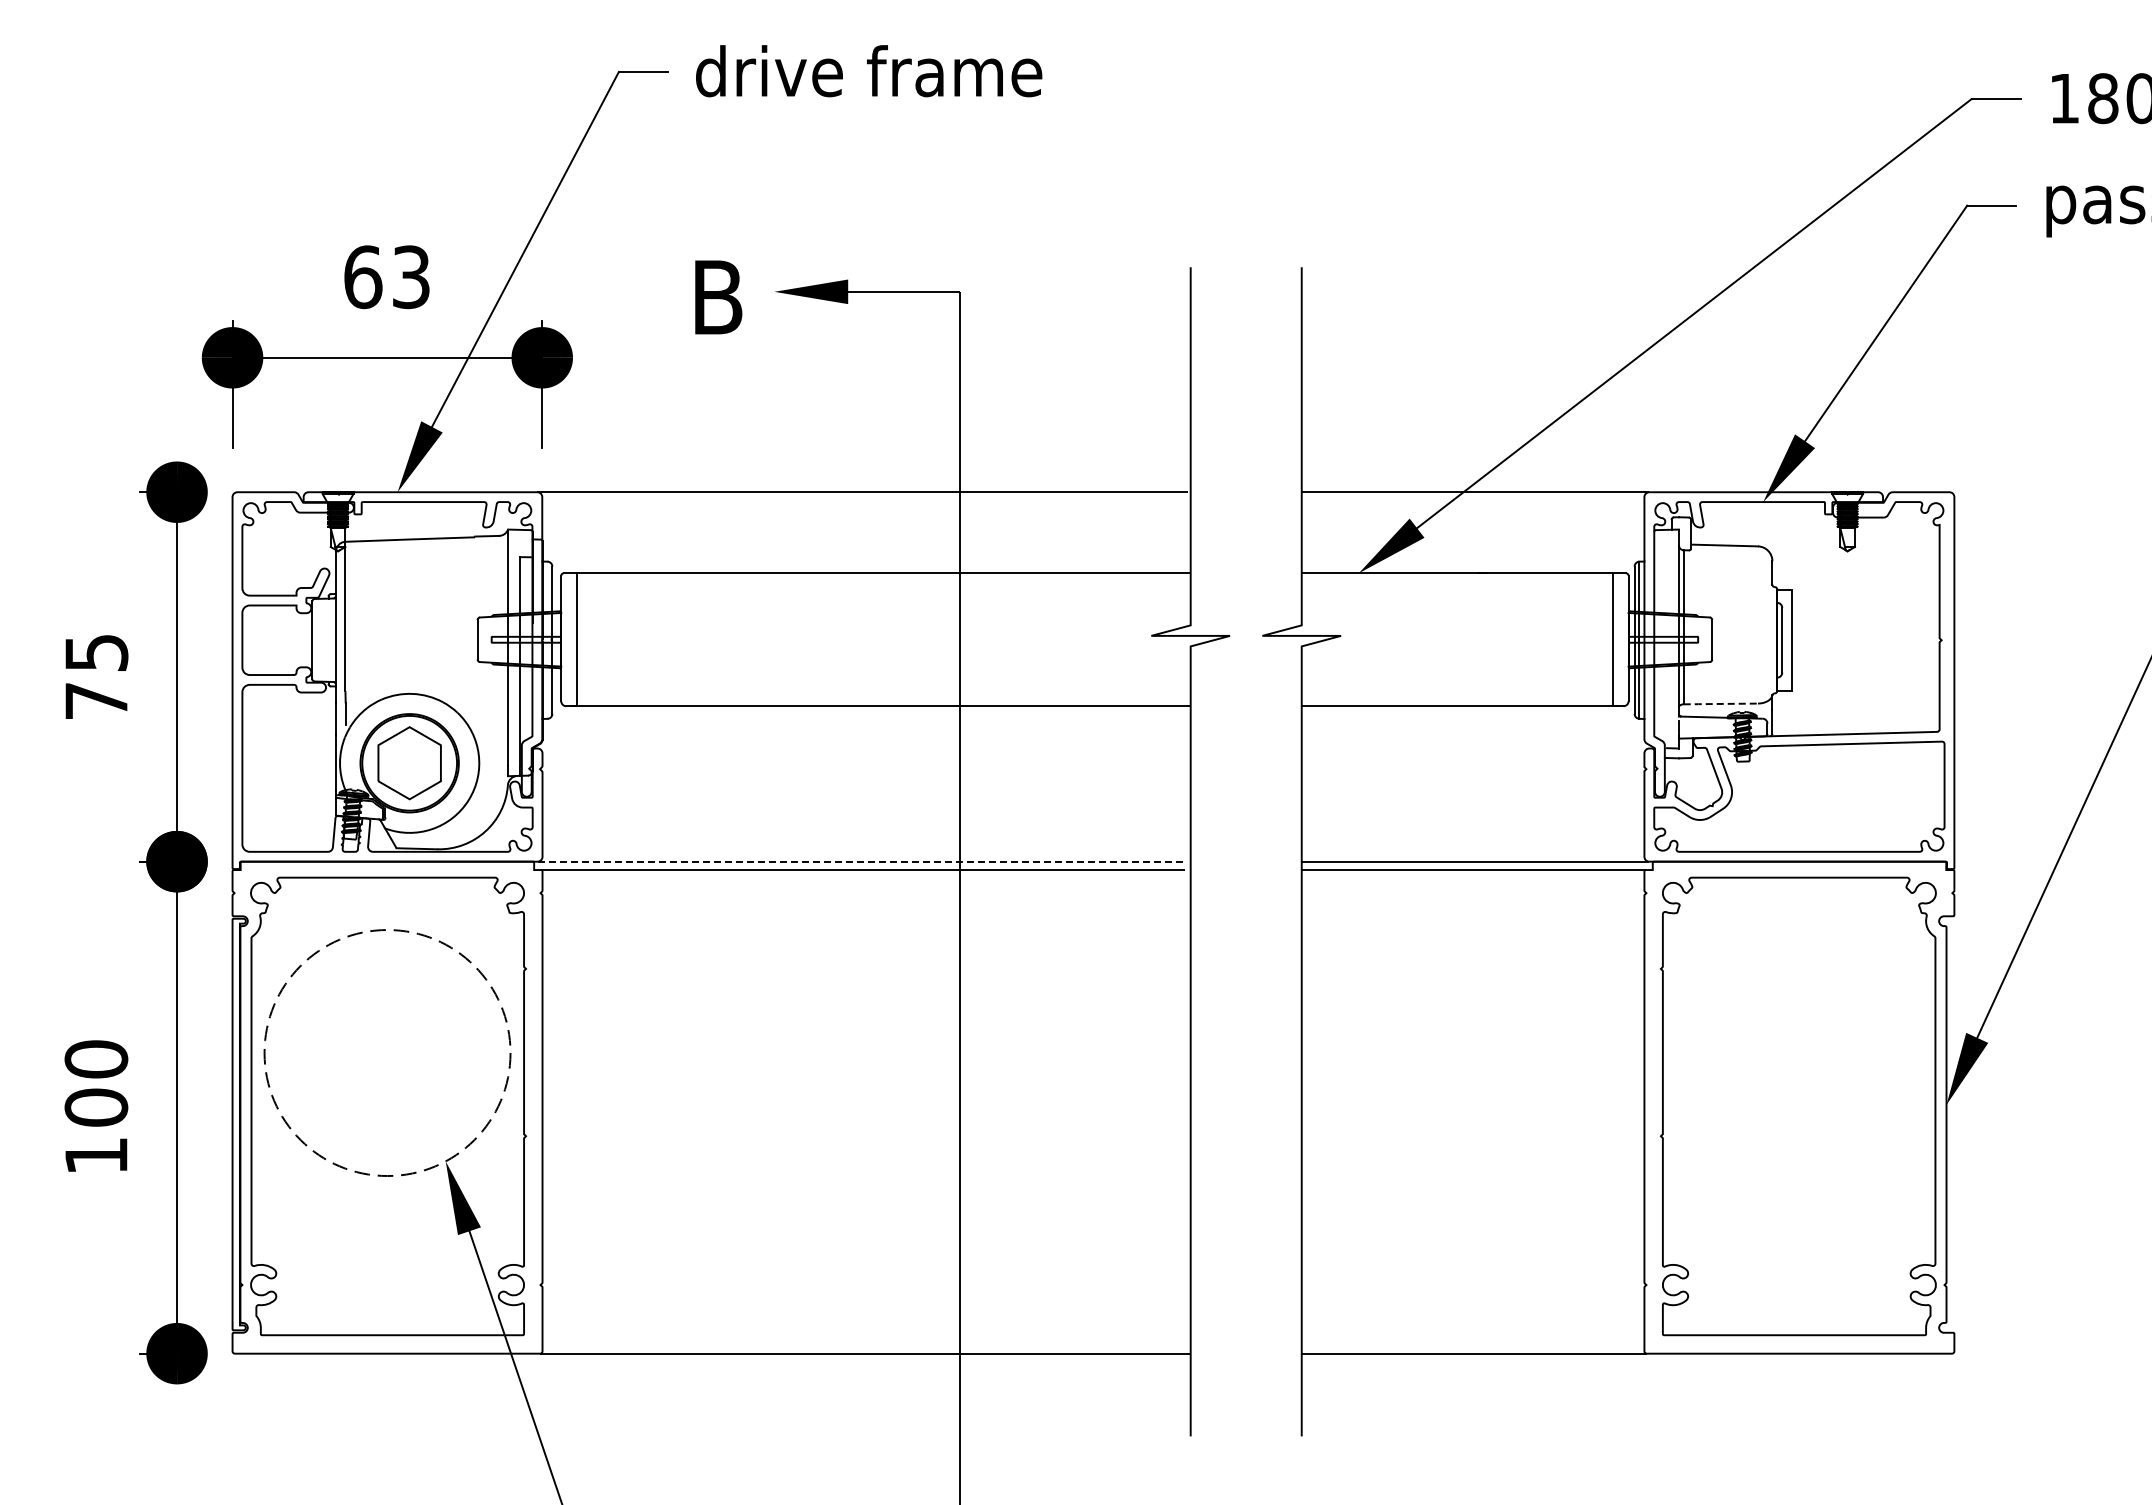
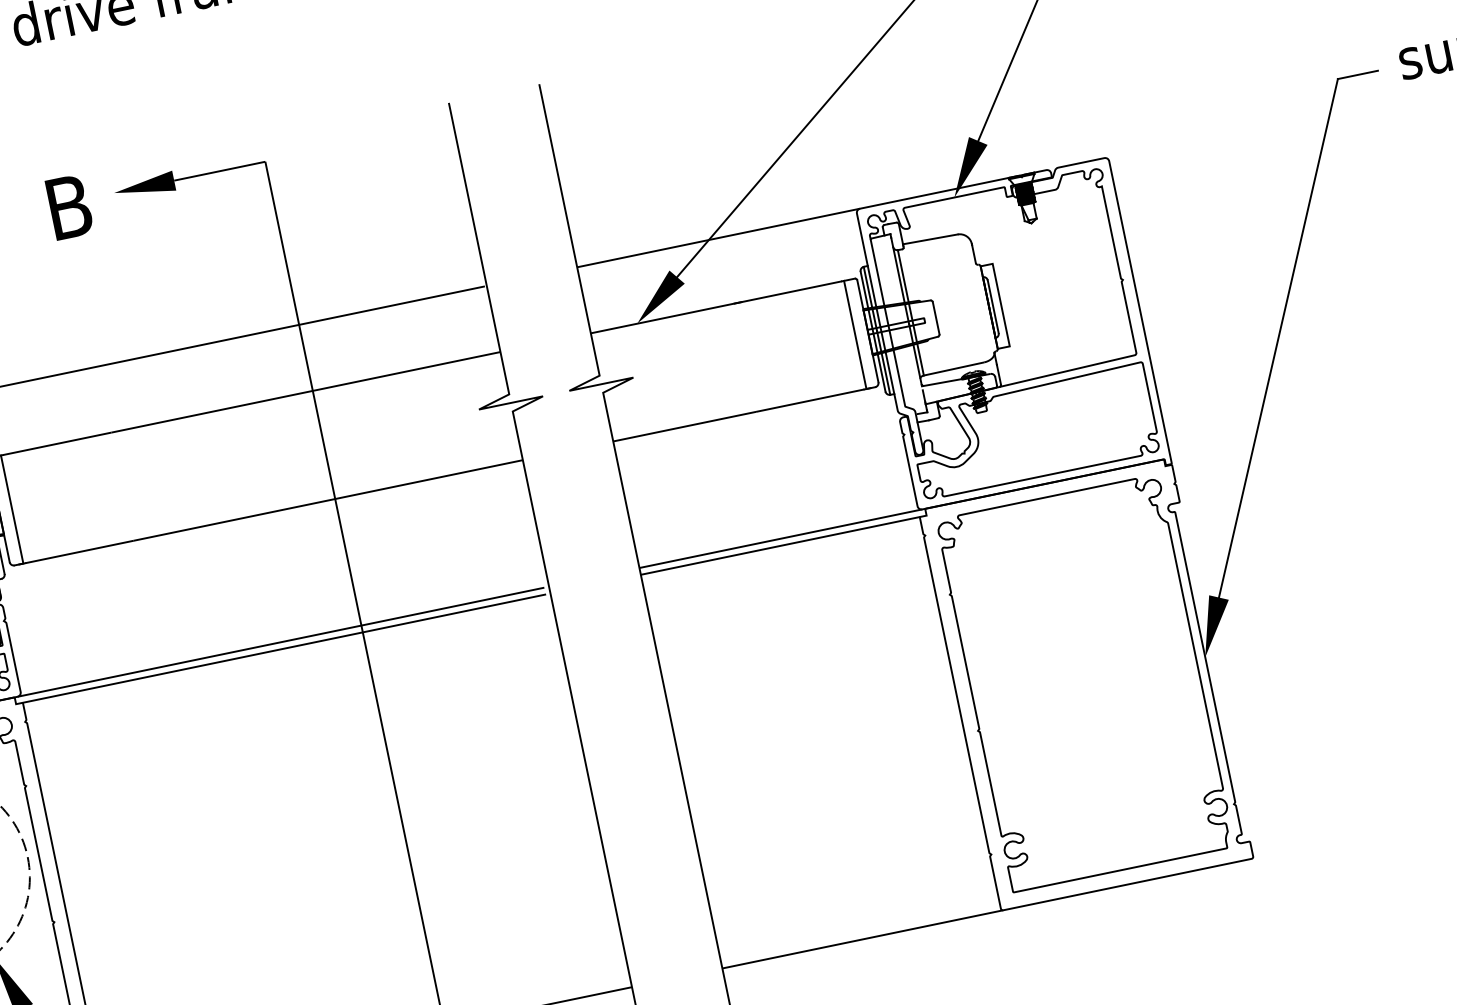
line: (1720, 703) -> (953, 368), dashed -> solid
line: (861, 861) -> (281, 642), dashed -> solid

